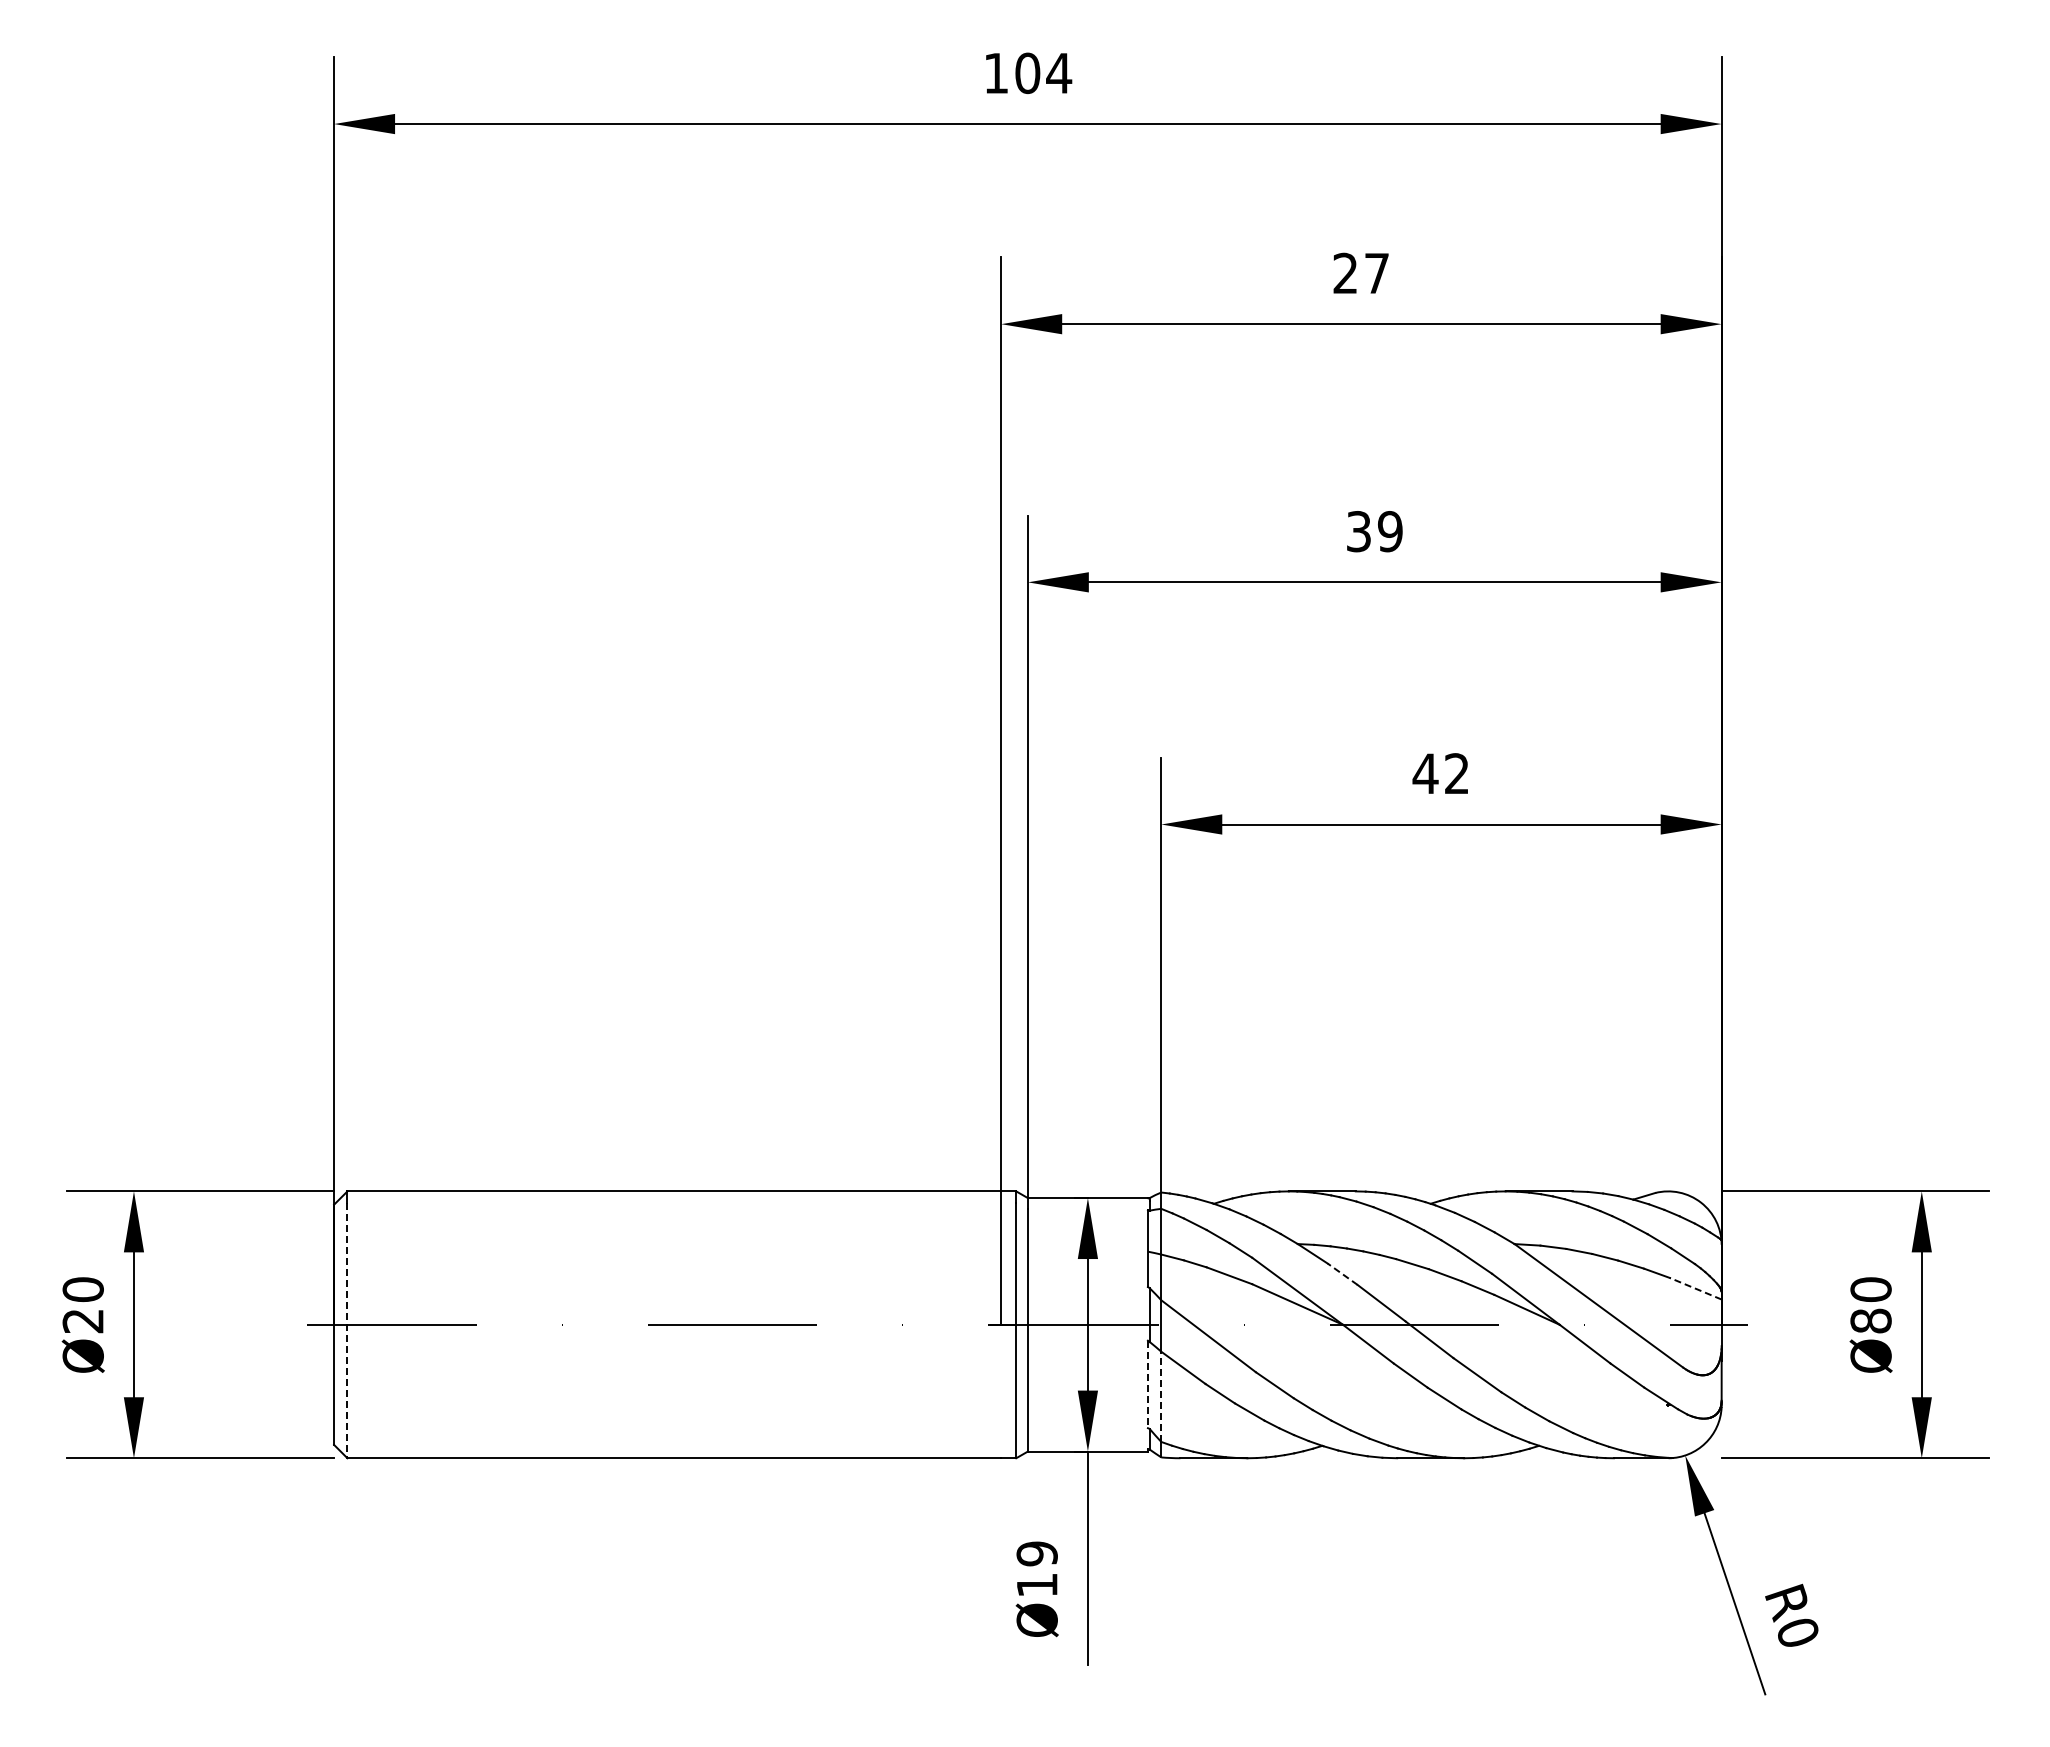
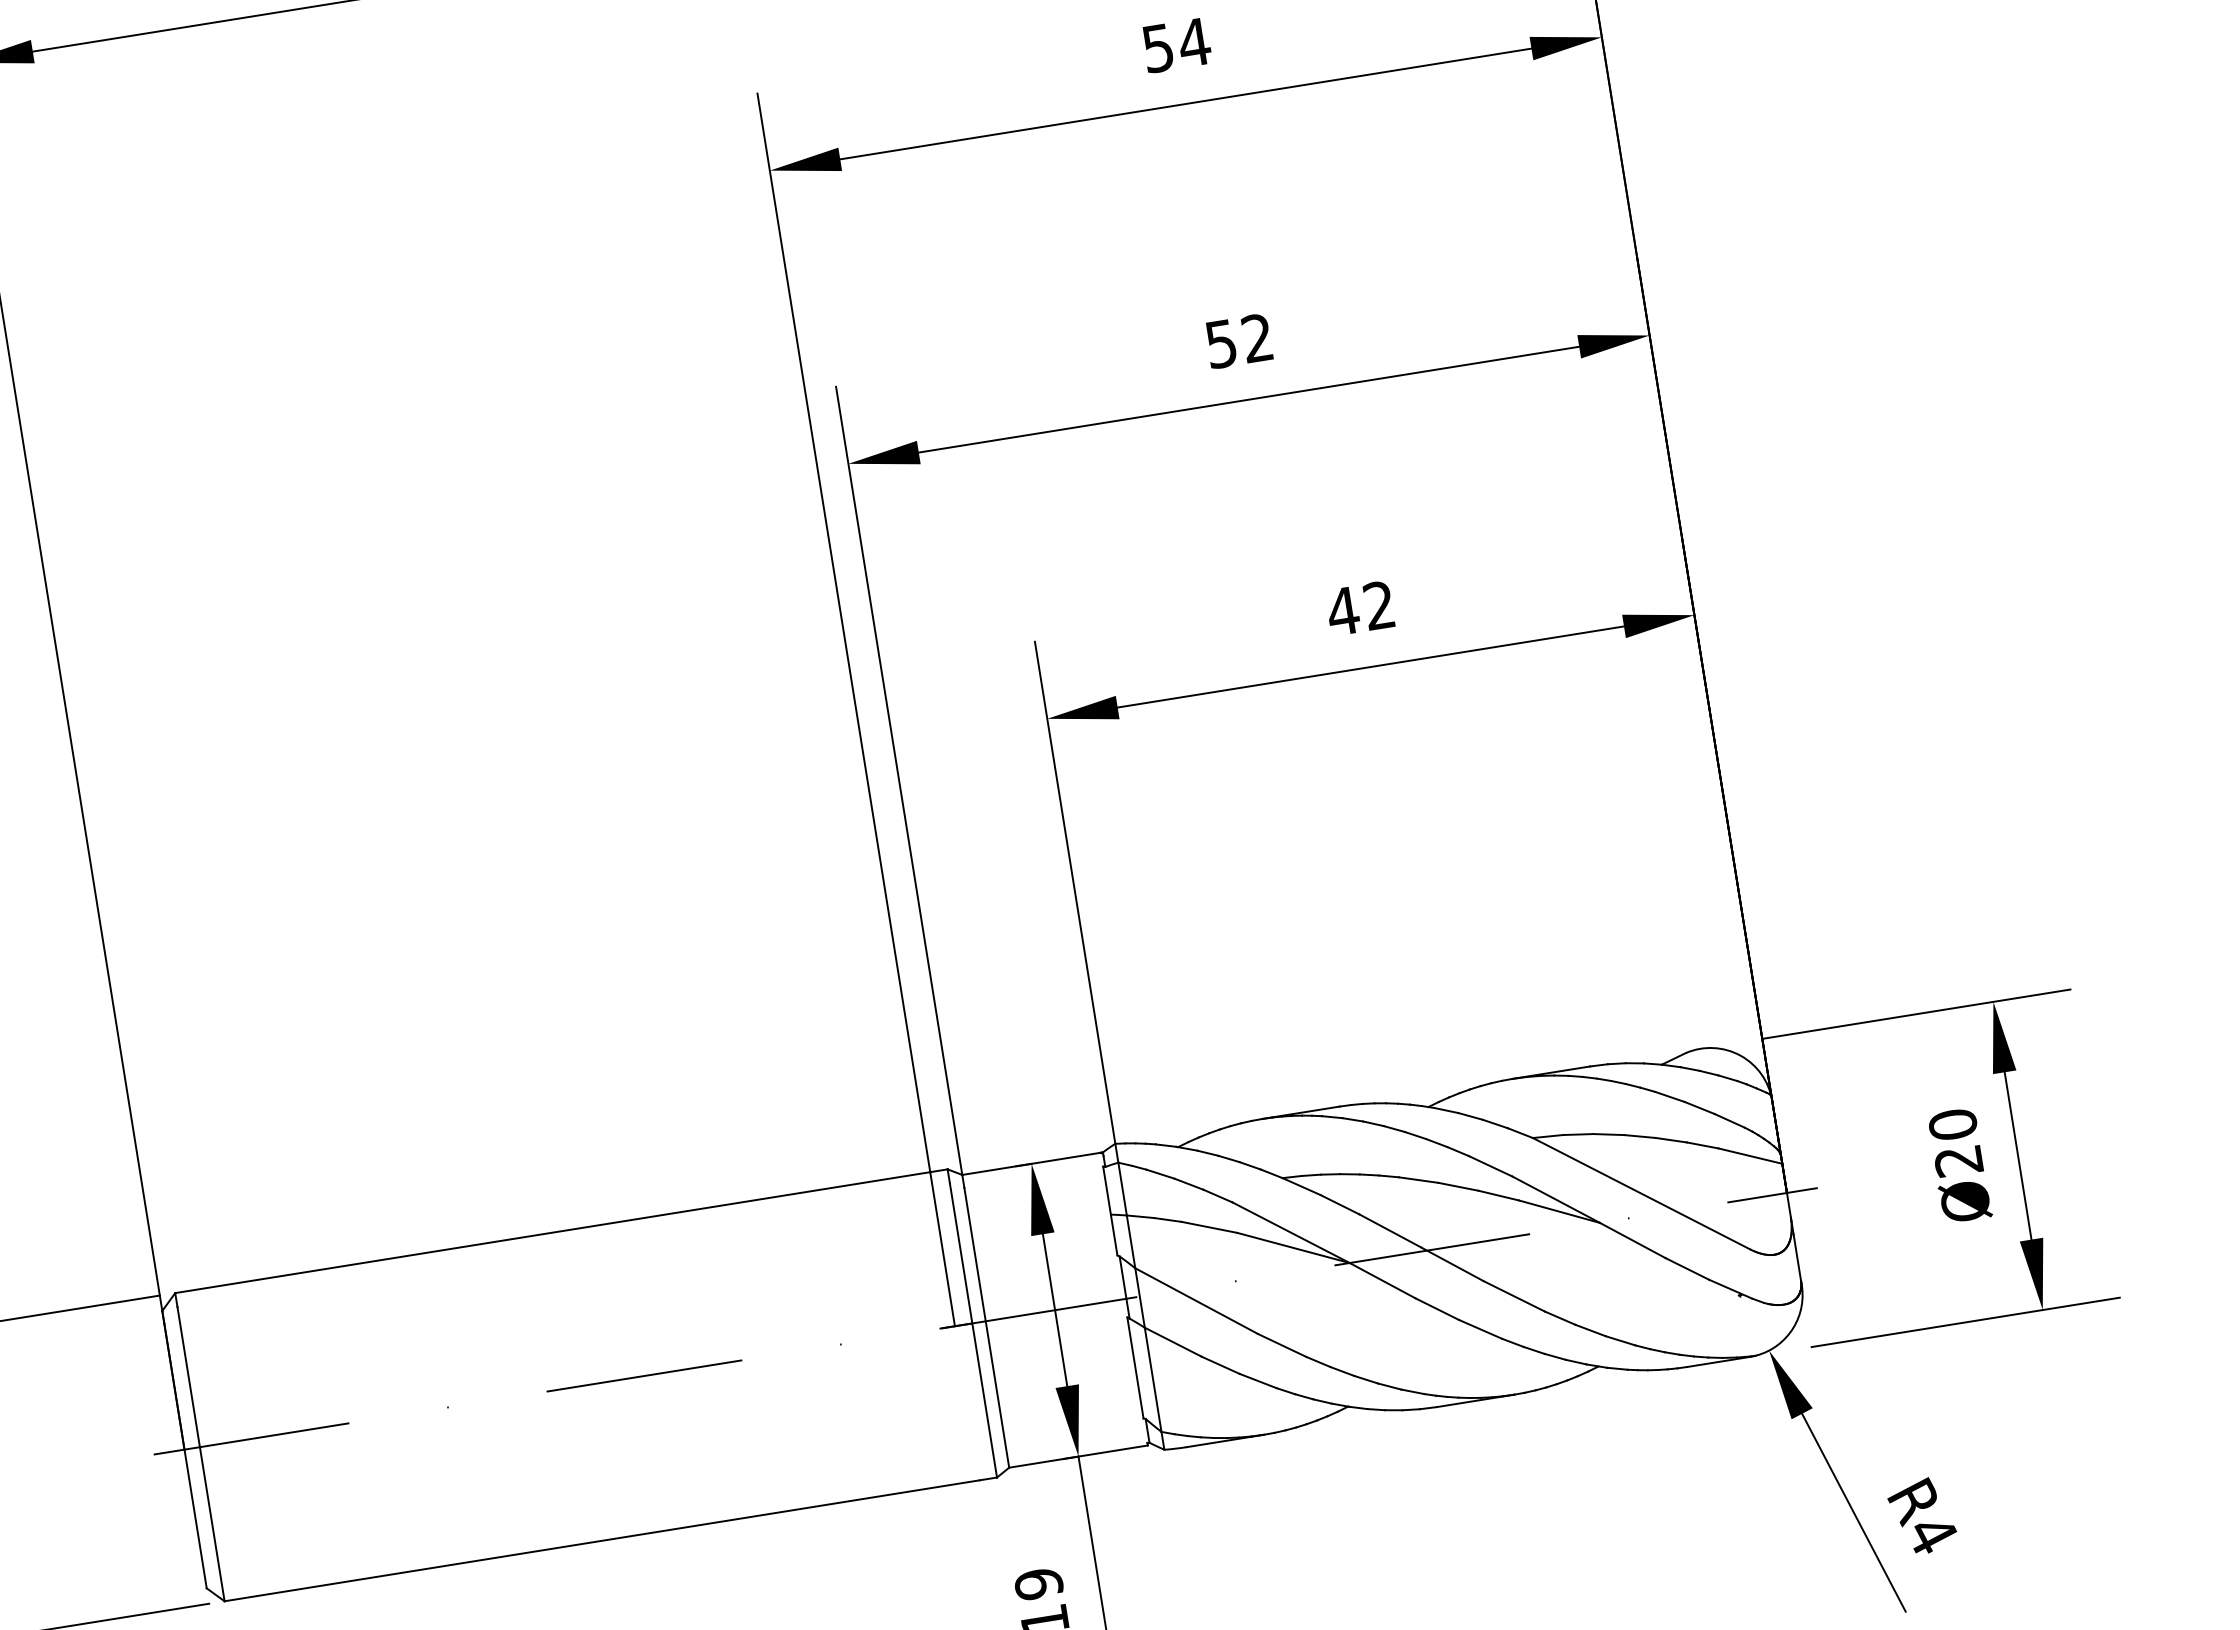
text: (1361, 273) -> (1176, 45), 27 -> 54
text: (1374, 531) -> (1239, 341), 39 -> 52
line: (1342, 1274) -> (1339, 1204), dashed -> solid
line: (1695, 1288) -> (1750, 1155), dashed -> solid
text: (1870, 1320) -> (1958, 1160), Ø80 -> Ø20
line: (347, 1331) -> (201, 1454), dashed -> solid
line: (1147, 1384) -> (1134, 1368), dashed -> solid
line: (1161, 1396) -> (1153, 1379), dashed -> solid
text: (1798, 1633) -> (1932, 1535), R0 -> R4

